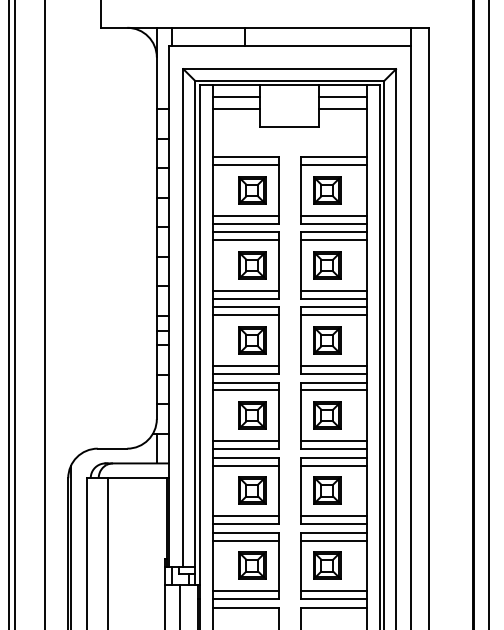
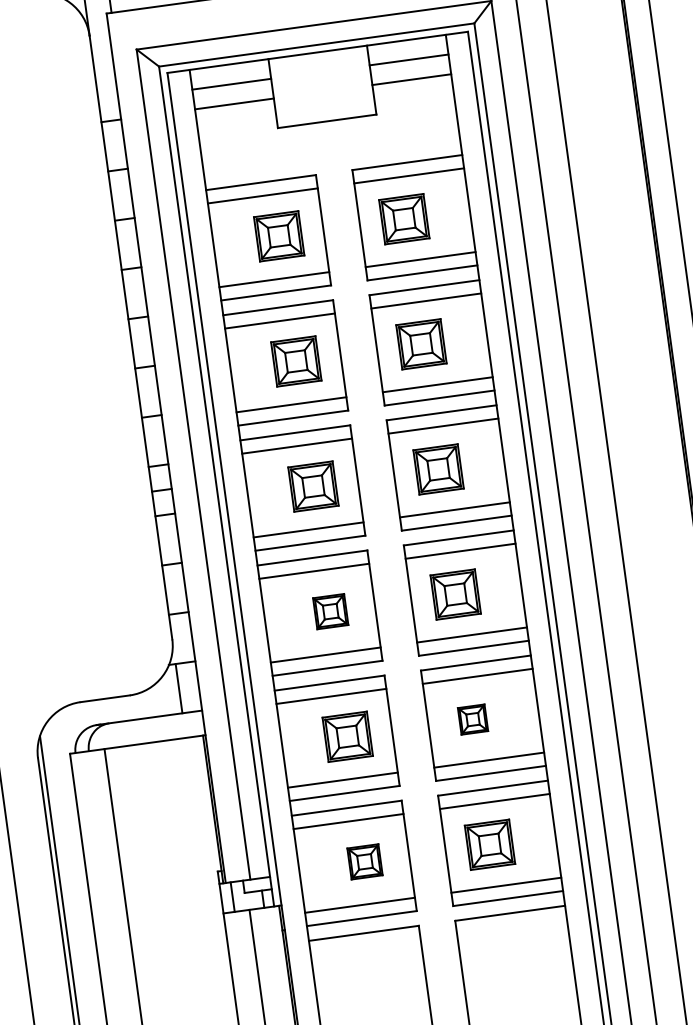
part: (252, 415) -> (331, 611), size x0.7
part: (327, 490) -> (473, 719), size x0.6
part: (252, 565) -> (365, 861), size x0.7

